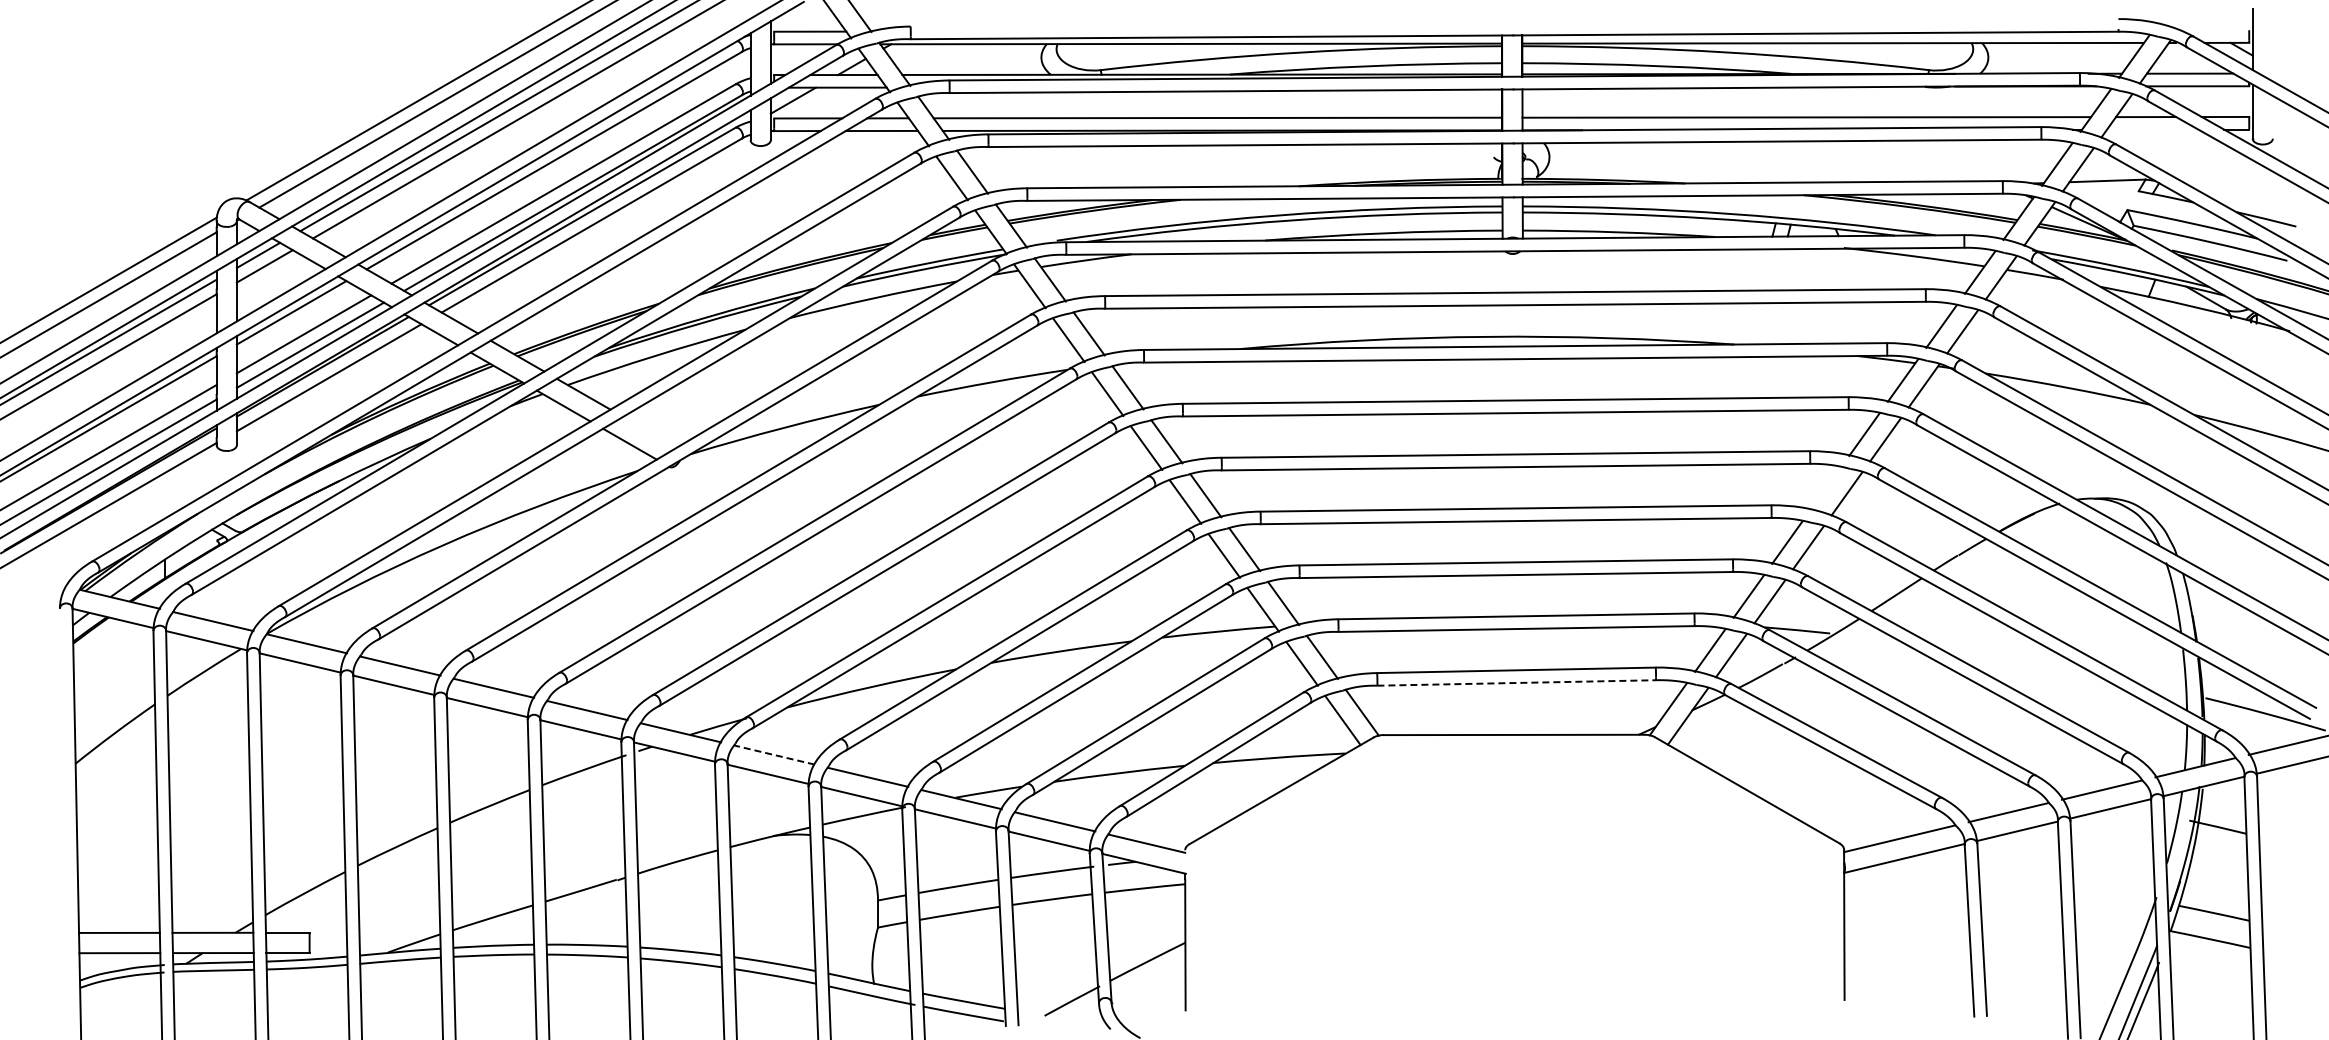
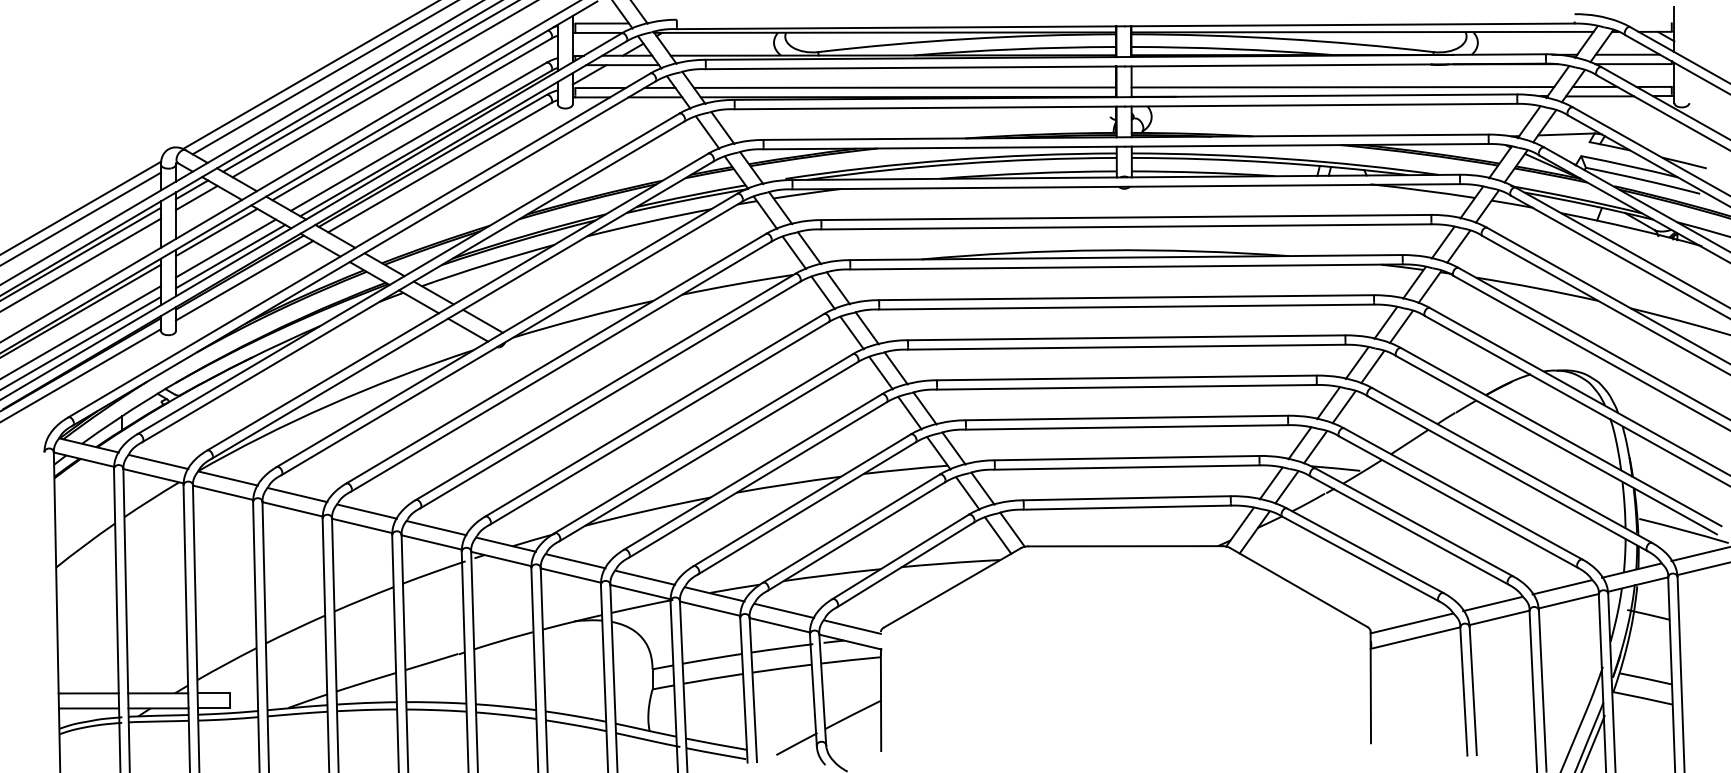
line: (2152, 129) -> (1599, 96), added
line: (649, 431) -> (482, 320), added
line: (1825, 488) -> (1356, 363), added
line: (1517, 682) -> (1127, 507), dashed -> solid
line: (774, 754) -> (575, 560), dashed -> solid

